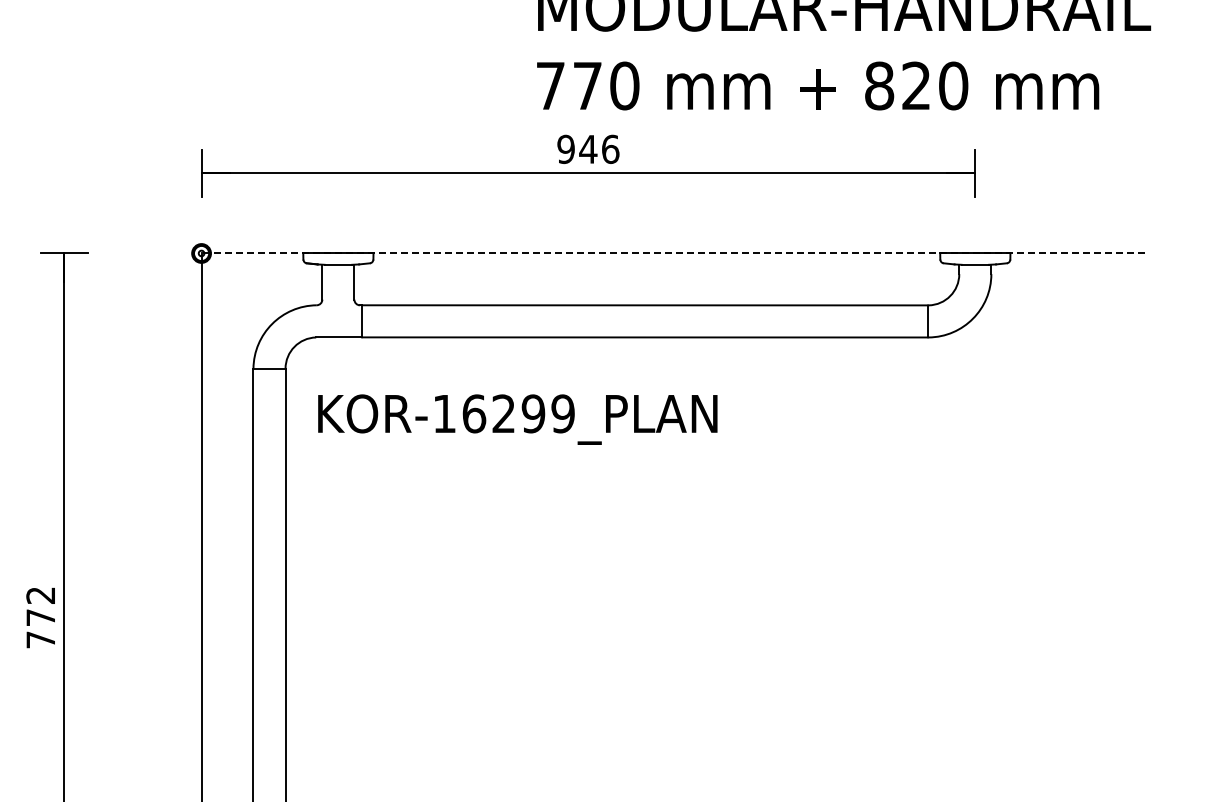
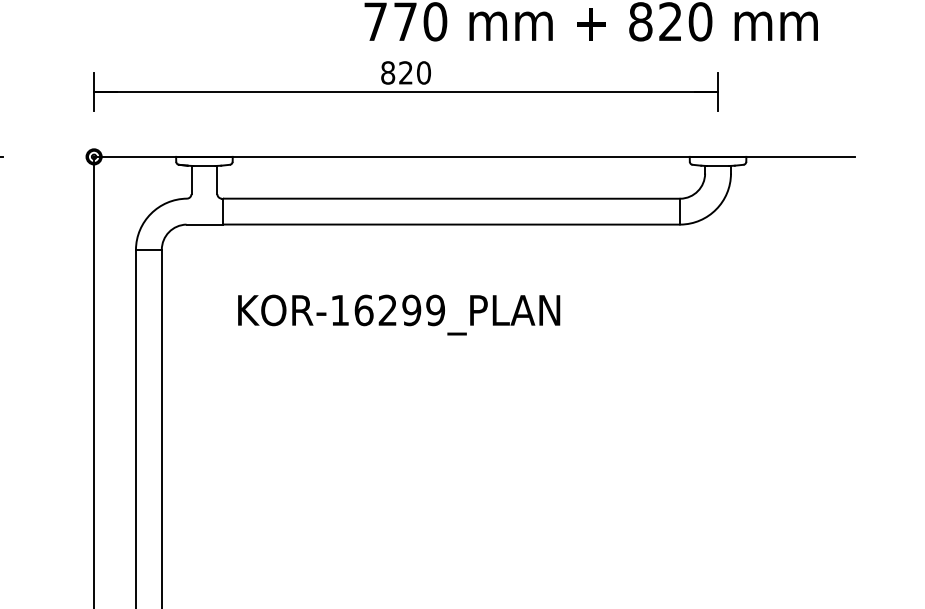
text: (588, 149) -> (406, 73), 946 -> 820
line: (673, 253) -> (474, 156), dashed -> solid
text: (517, 419) -> (398, 314), moved

